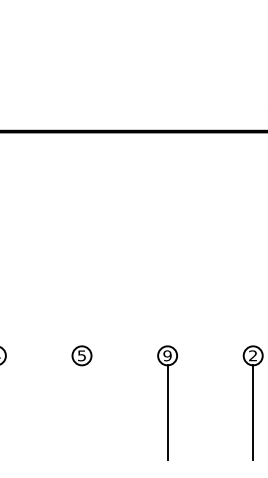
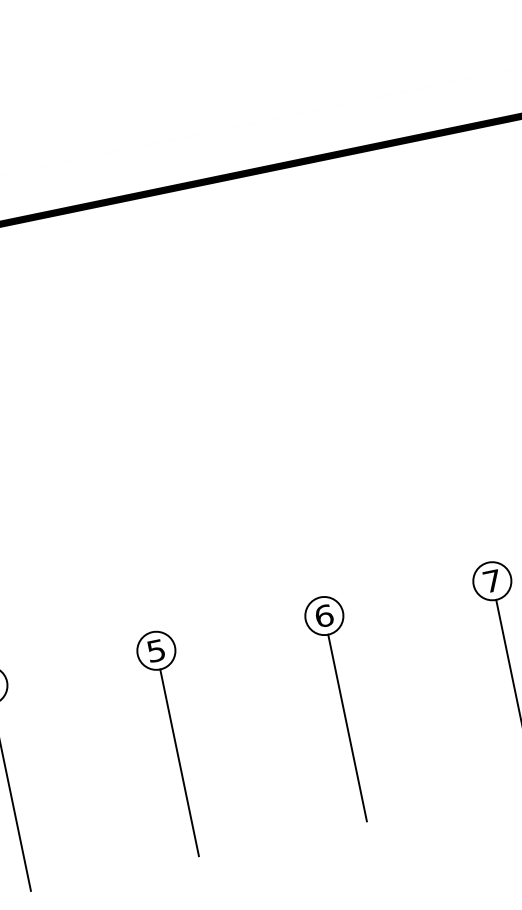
text: (167, 355) -> (323, 615), 9 -> 6
text: (252, 355) -> (490, 580), 2 -> 7
line: (82, 412) -> (180, 761), added

